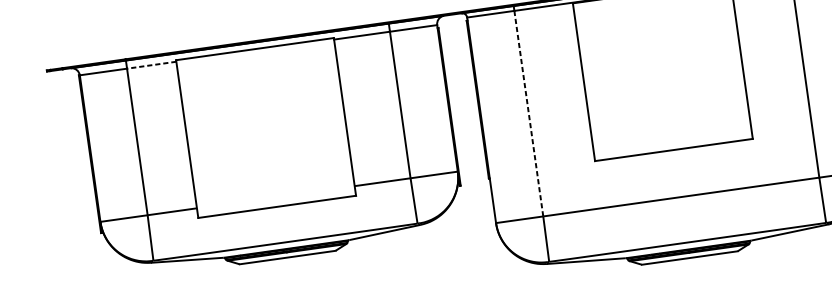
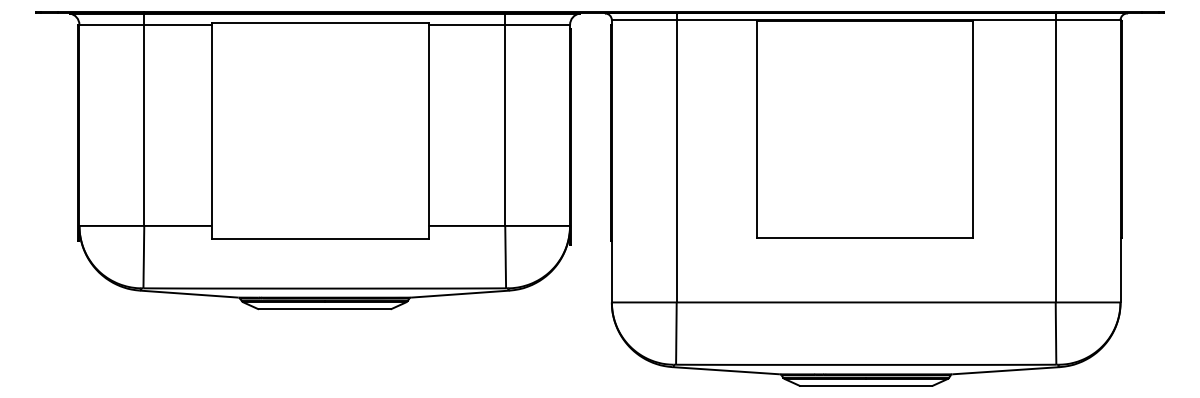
line: (151, 65) -> (178, 24), dashed -> solid
line: (528, 113) -> (676, 161), dashed -> solid

